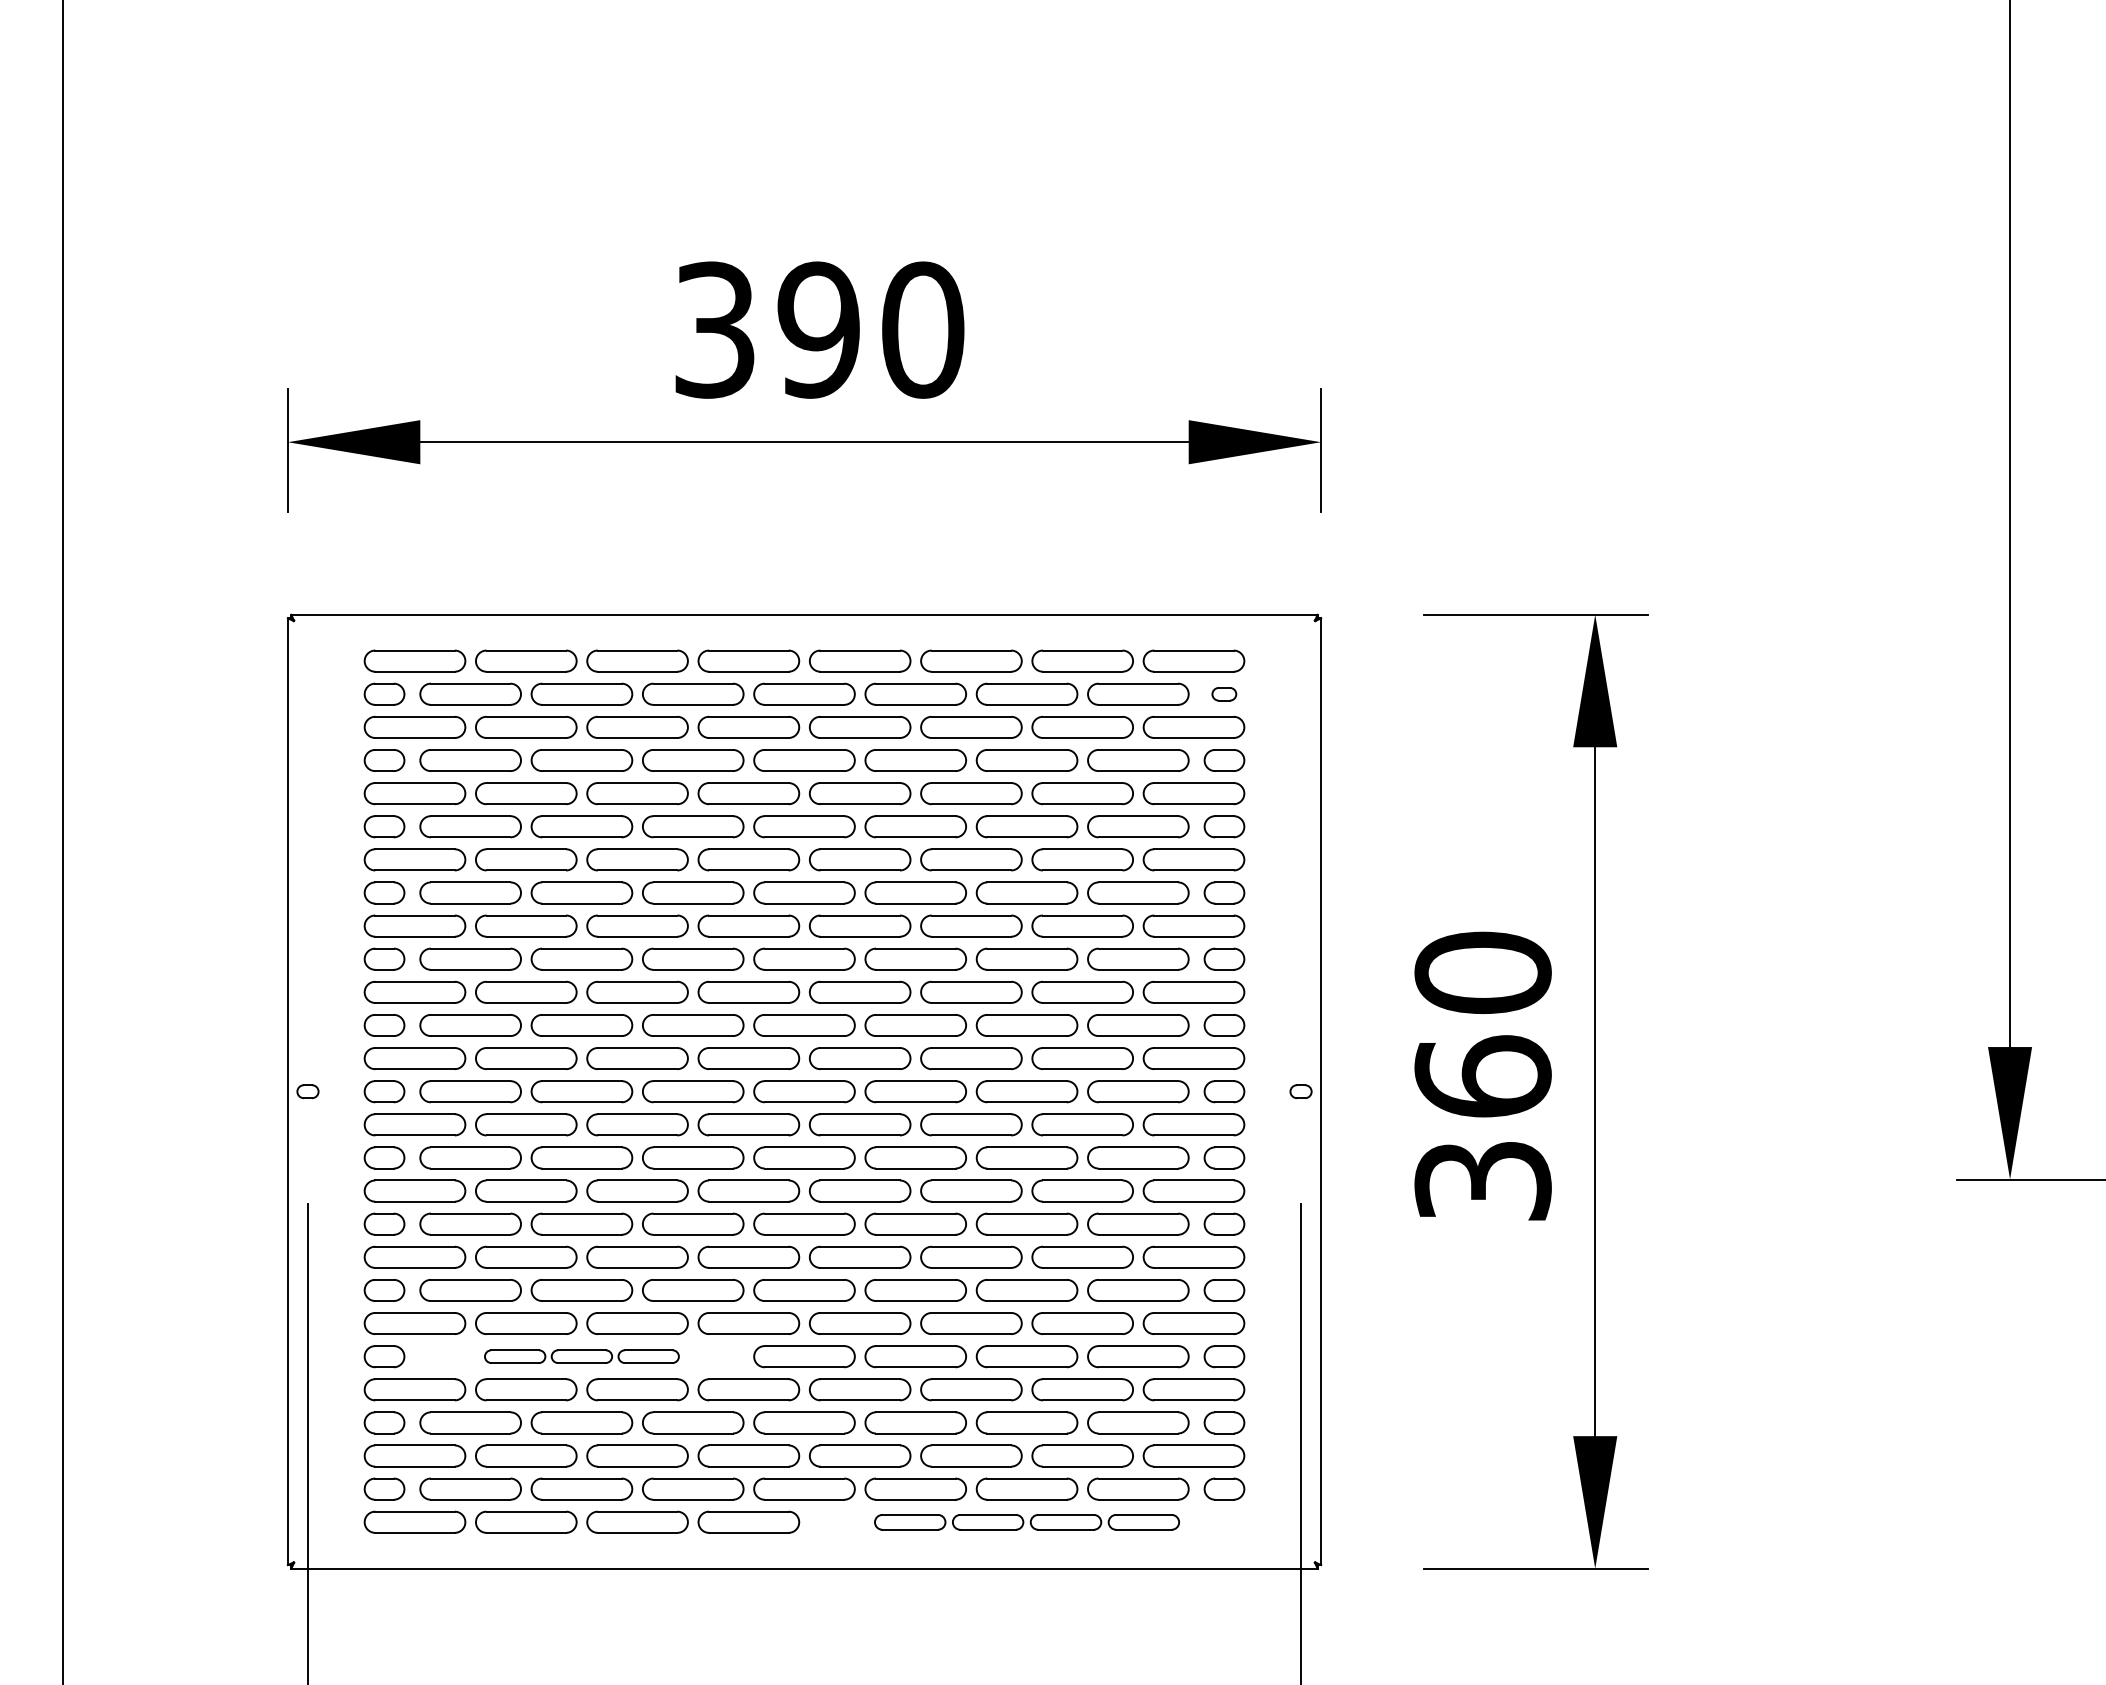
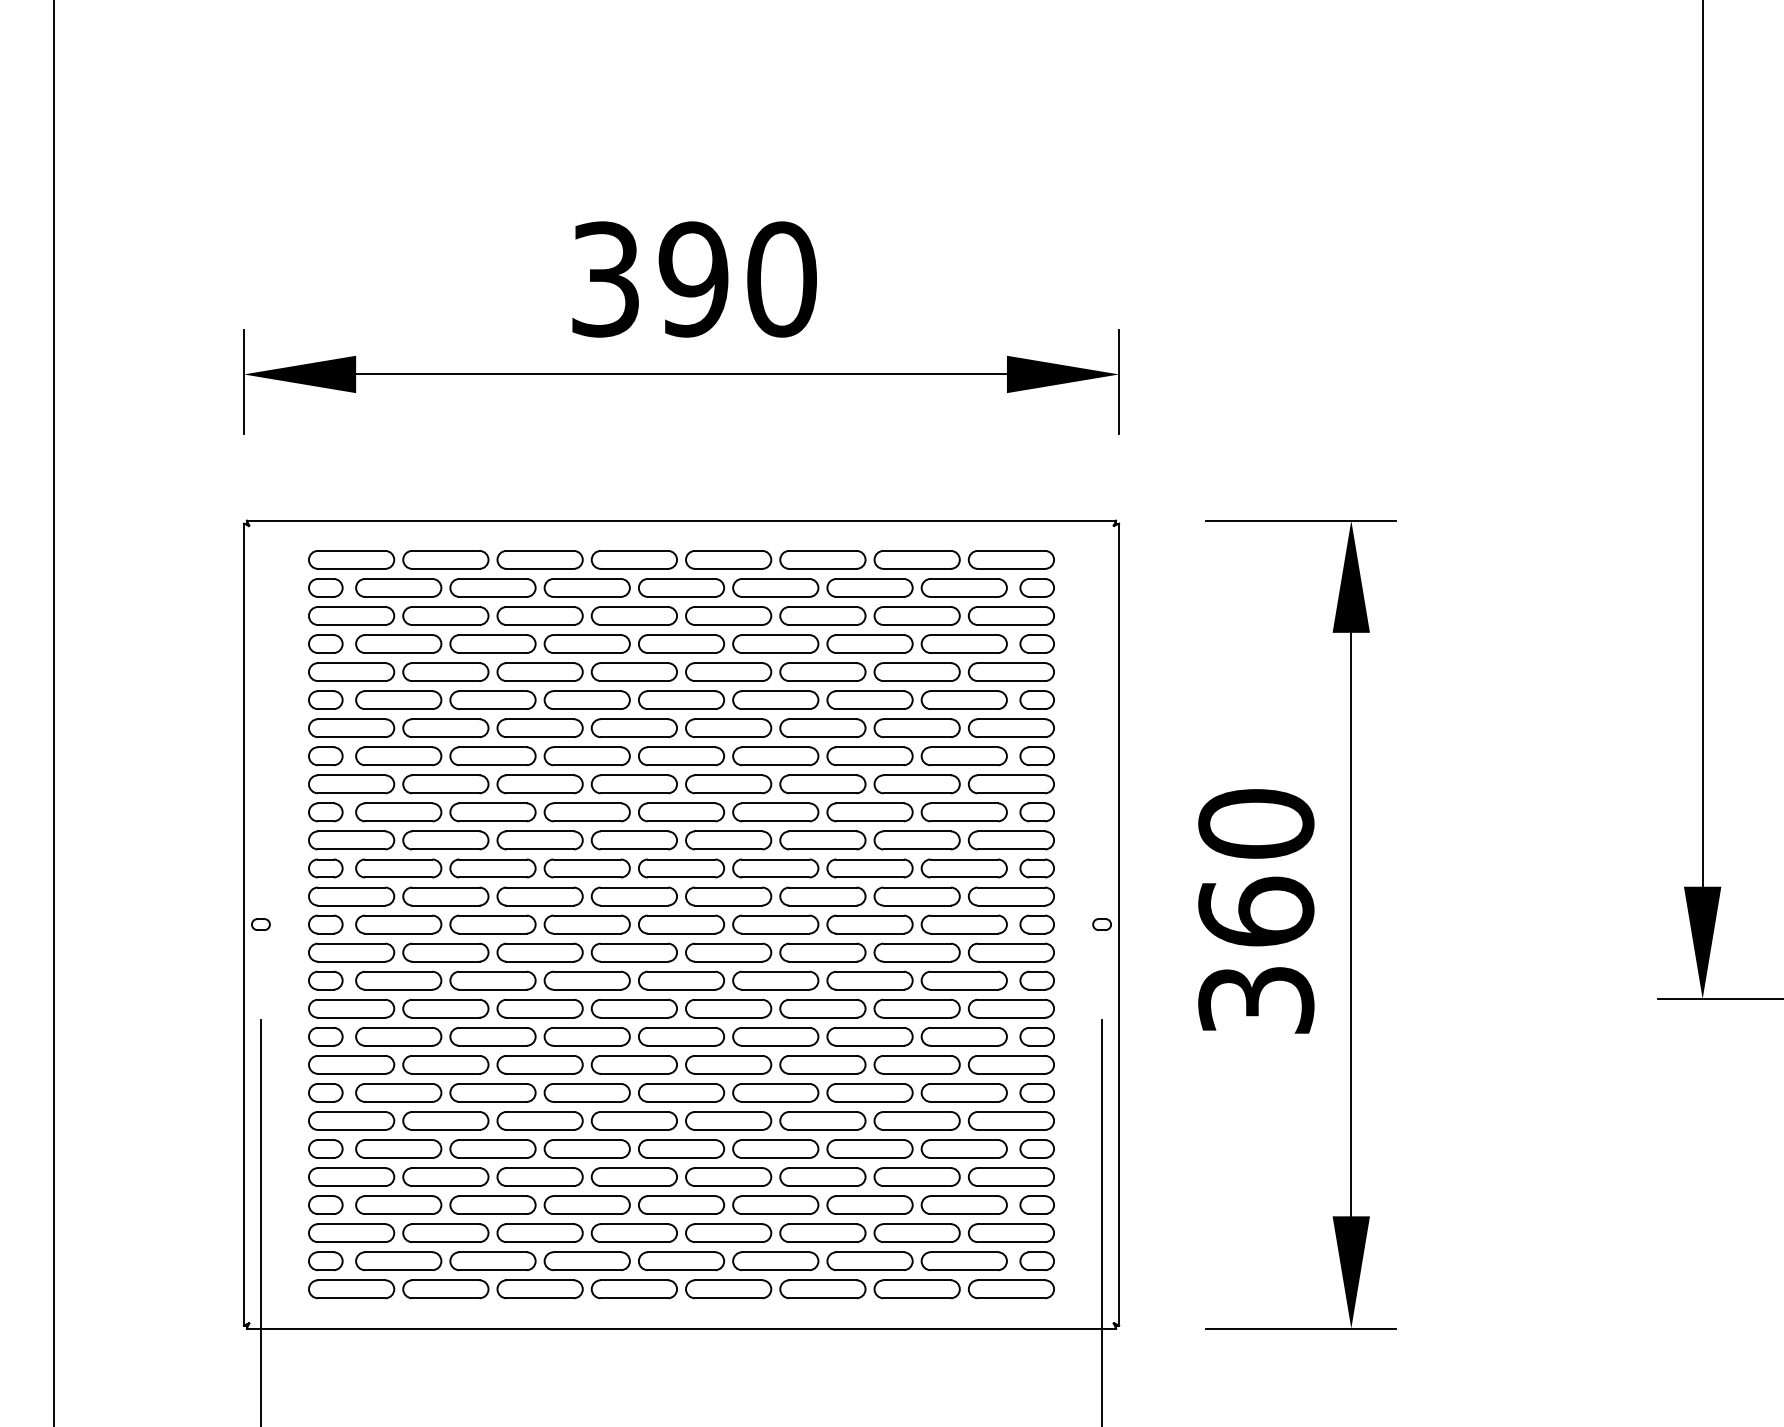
part: (1223, 693) -> (1036, 587), size x1.67
part: (581, 1356) -> (492, 1148), size x1.67
part: (1026, 1522) -> (869, 1289), size x1.43

